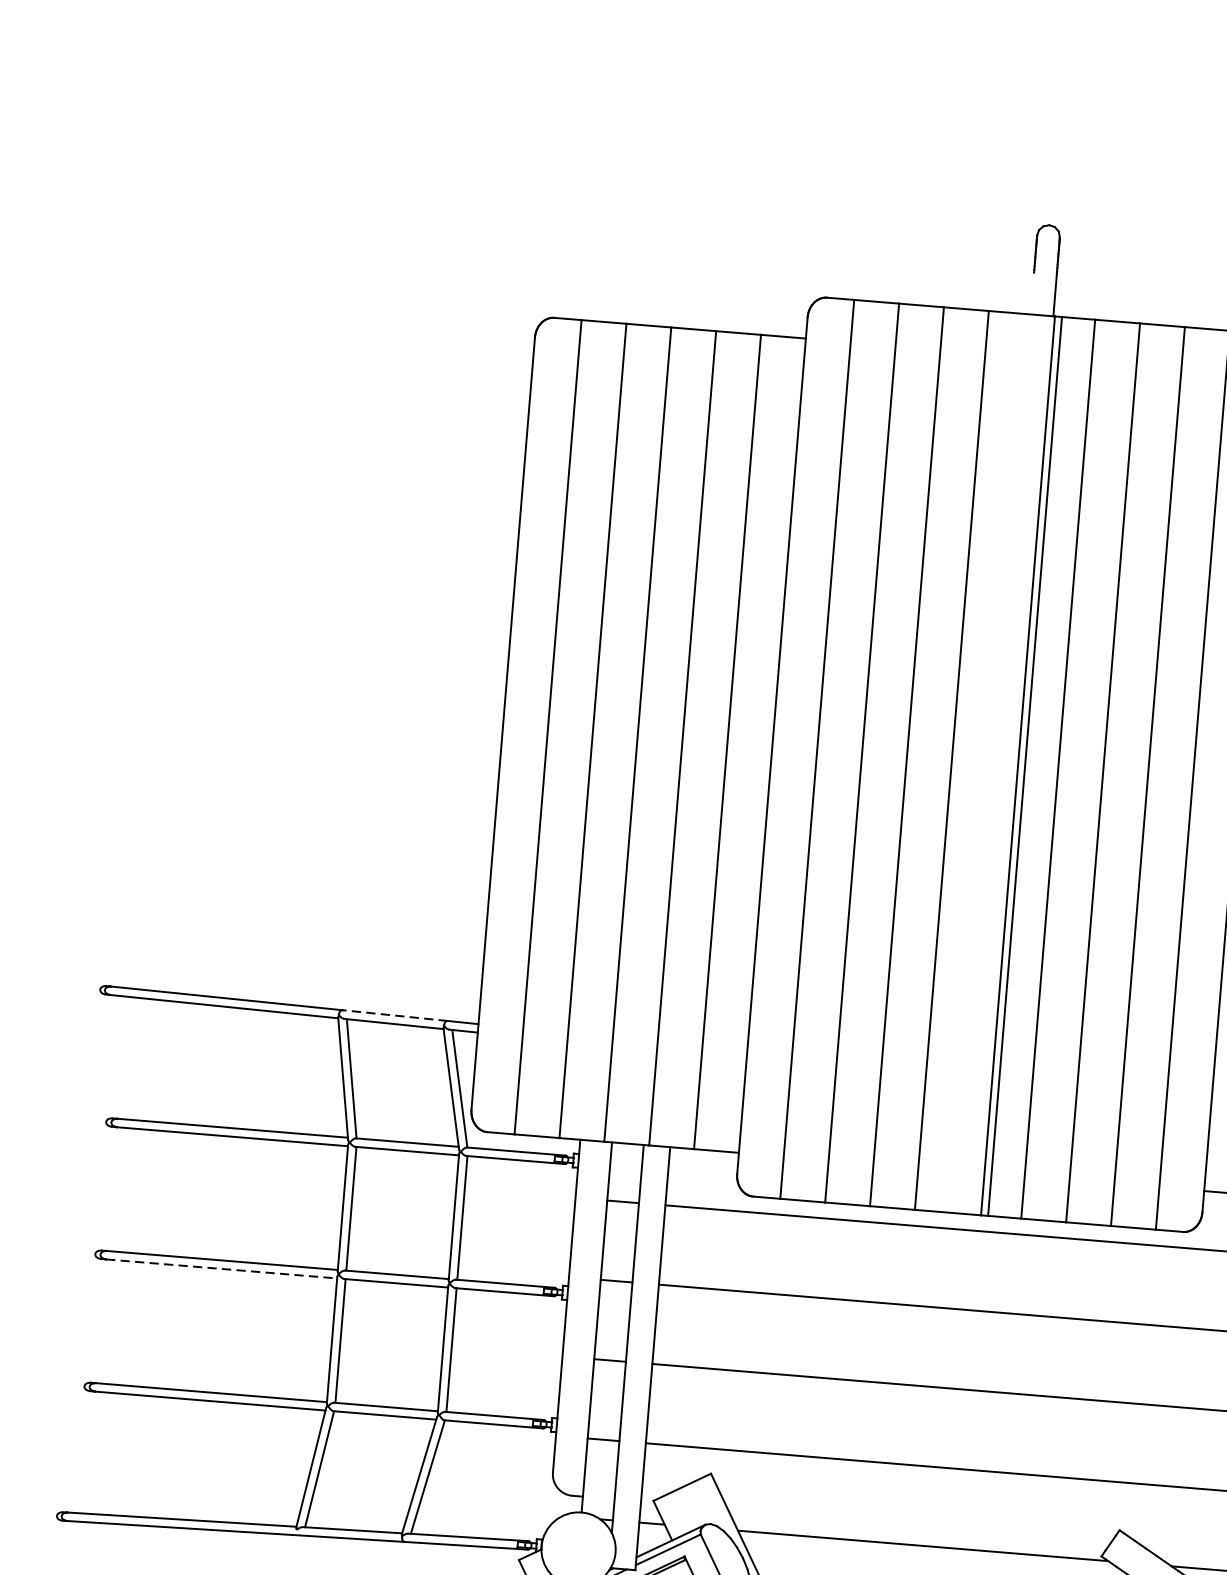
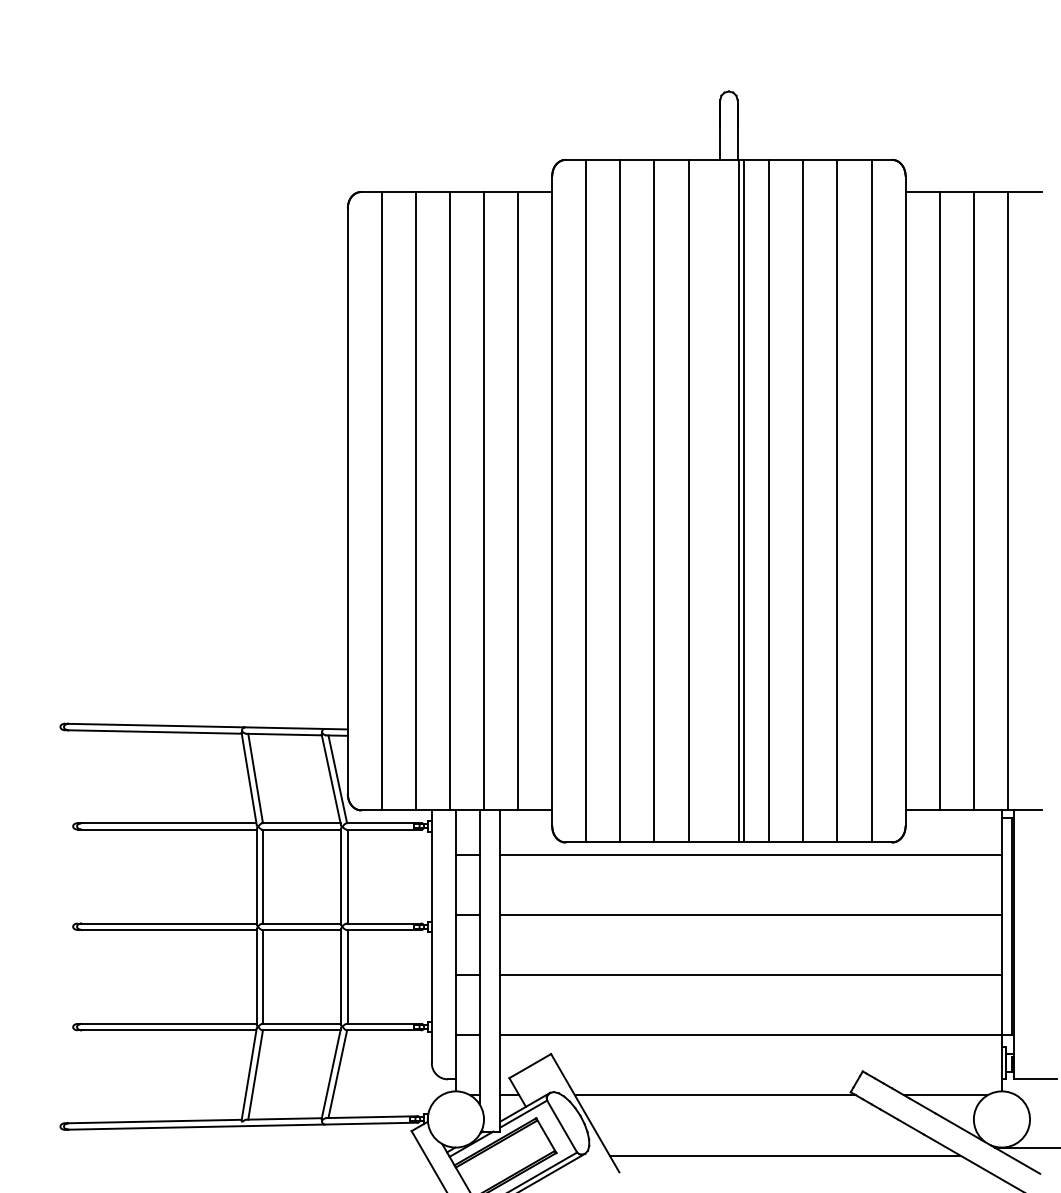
line: (1032, 292) -> (720, 143), added
line: (395, 1016) -> (284, 728), dashed -> solid
line: (221, 1268) -> (169, 929), dashed -> solid

